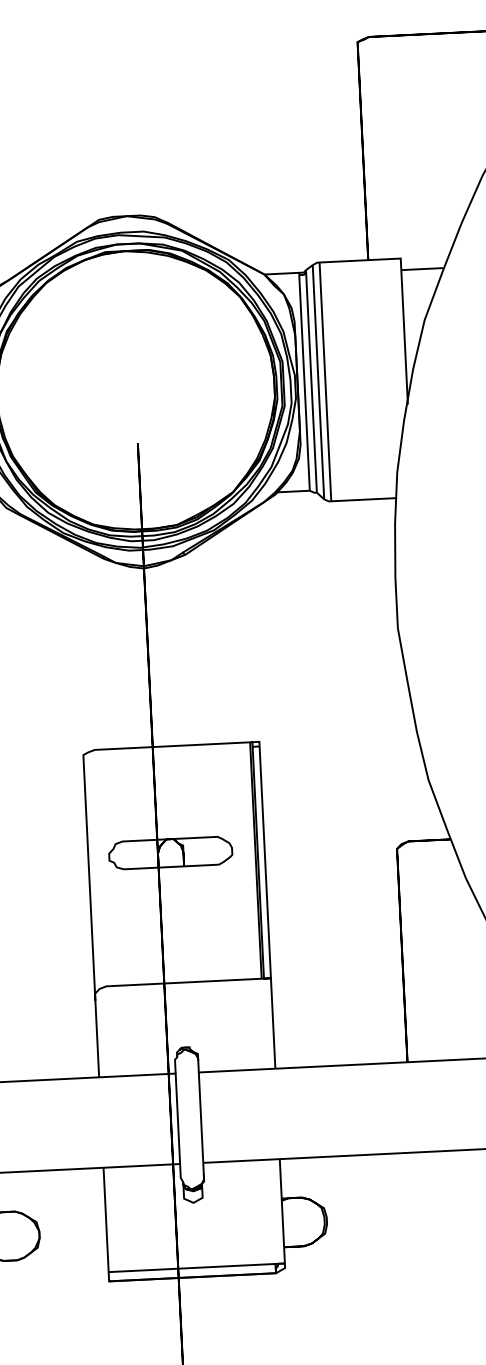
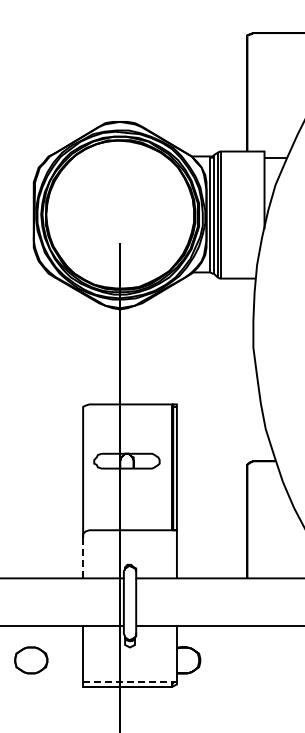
line: (97, 1038) -> (83, 557), solid -> dashed
line: (193, 1268) -> (128, 682), solid -> dashed

